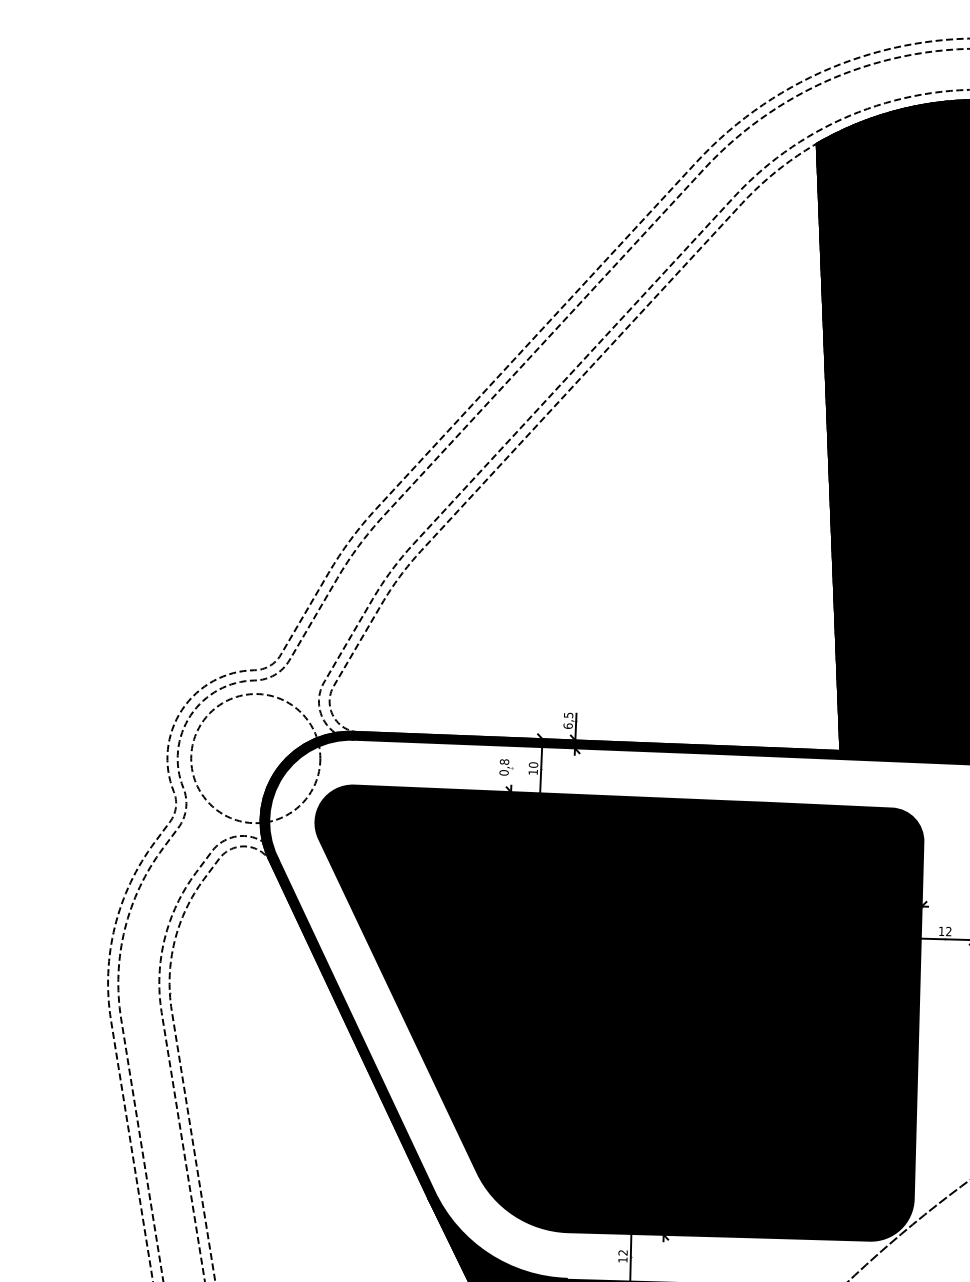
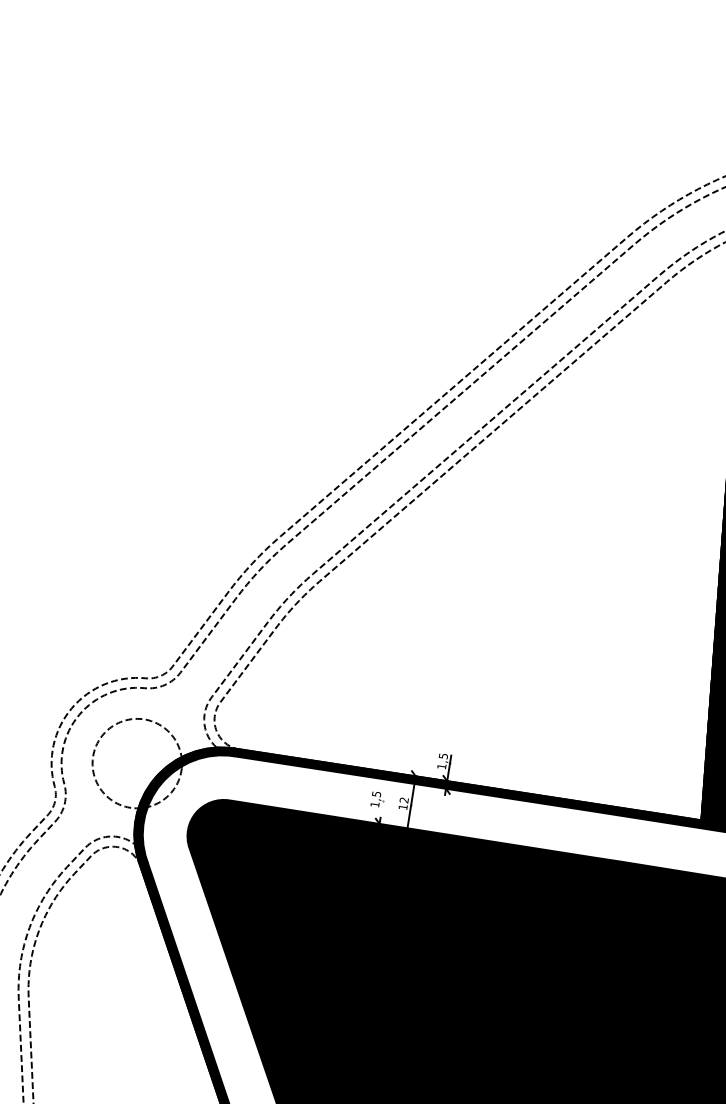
text: (567, 725) -> (441, 765), 6,5 -> 1,5
circle: (255, 758) -> (137, 763), size x0.71
text: (533, 764) -> (404, 799), 10 -> 12
text: (504, 767) -> (375, 799), 0,8 -> 1,5

